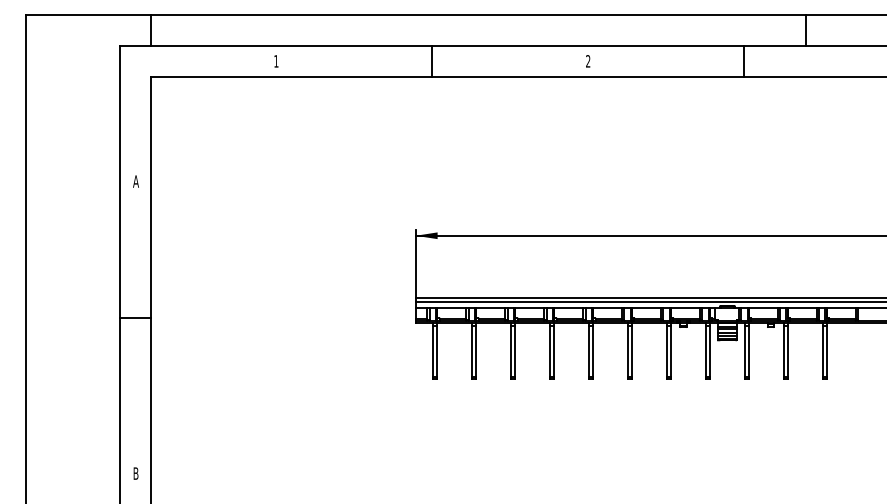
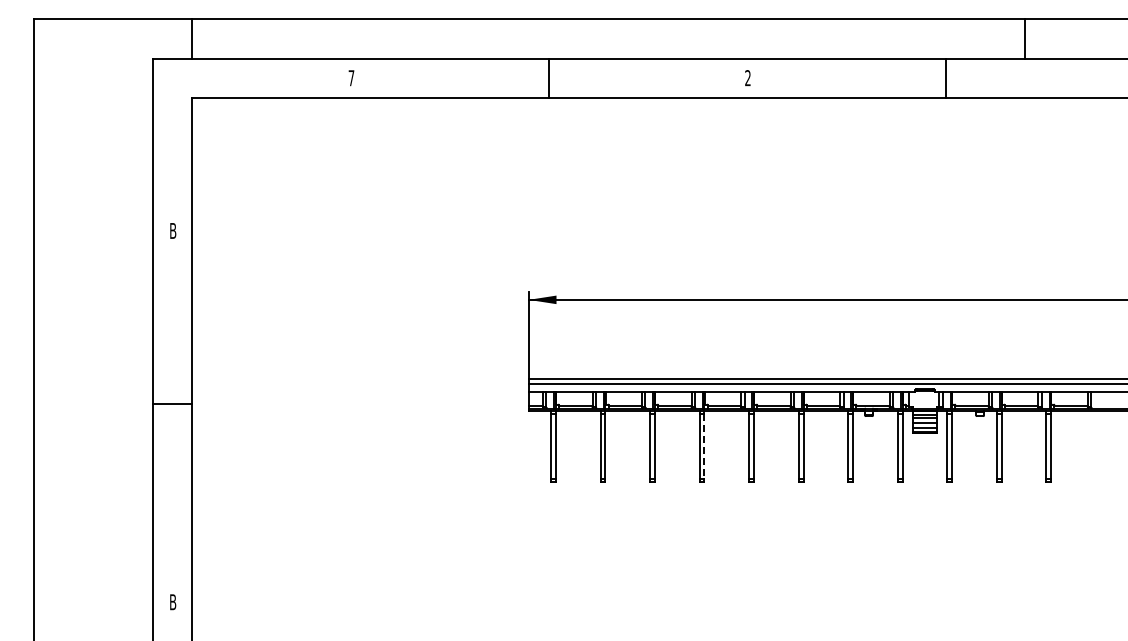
text: (276, 61) -> (351, 78), 1 -> 7
text: (135, 181) -> (172, 230), A -> B
line: (554, 351) -> (704, 446), solid -> dashed

